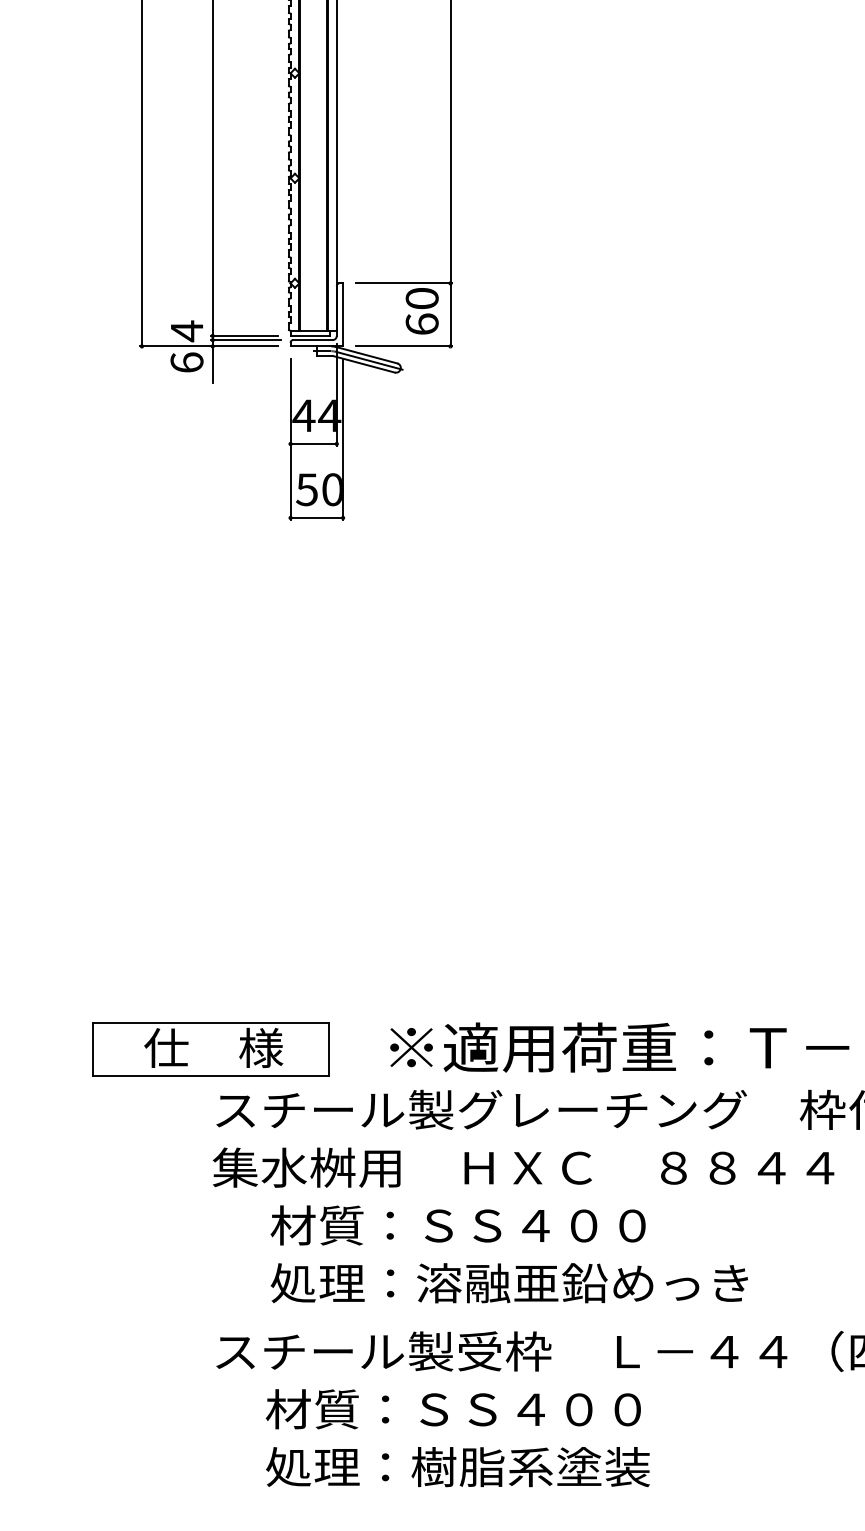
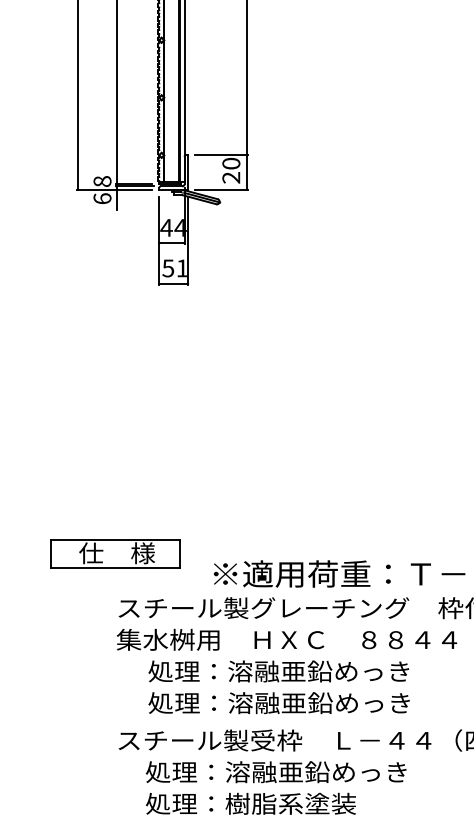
text: (422, 323) -> (231, 177), 60 -> 20
text: (186, 331) -> (102, 181), 4 -> 8
text: (331, 489) -> (181, 268), 50 -> 51
part: (210, 1048) -> (115, 553), moved
text: (508, 1225) -> (278, 671), 材質：ＳＳ４００ -> 処理：溶融亜鉛めっき
text: (502, 1409) -> (275, 772), 材質：ＳＳ４００ -> 処理：溶融亜鉛めっき

